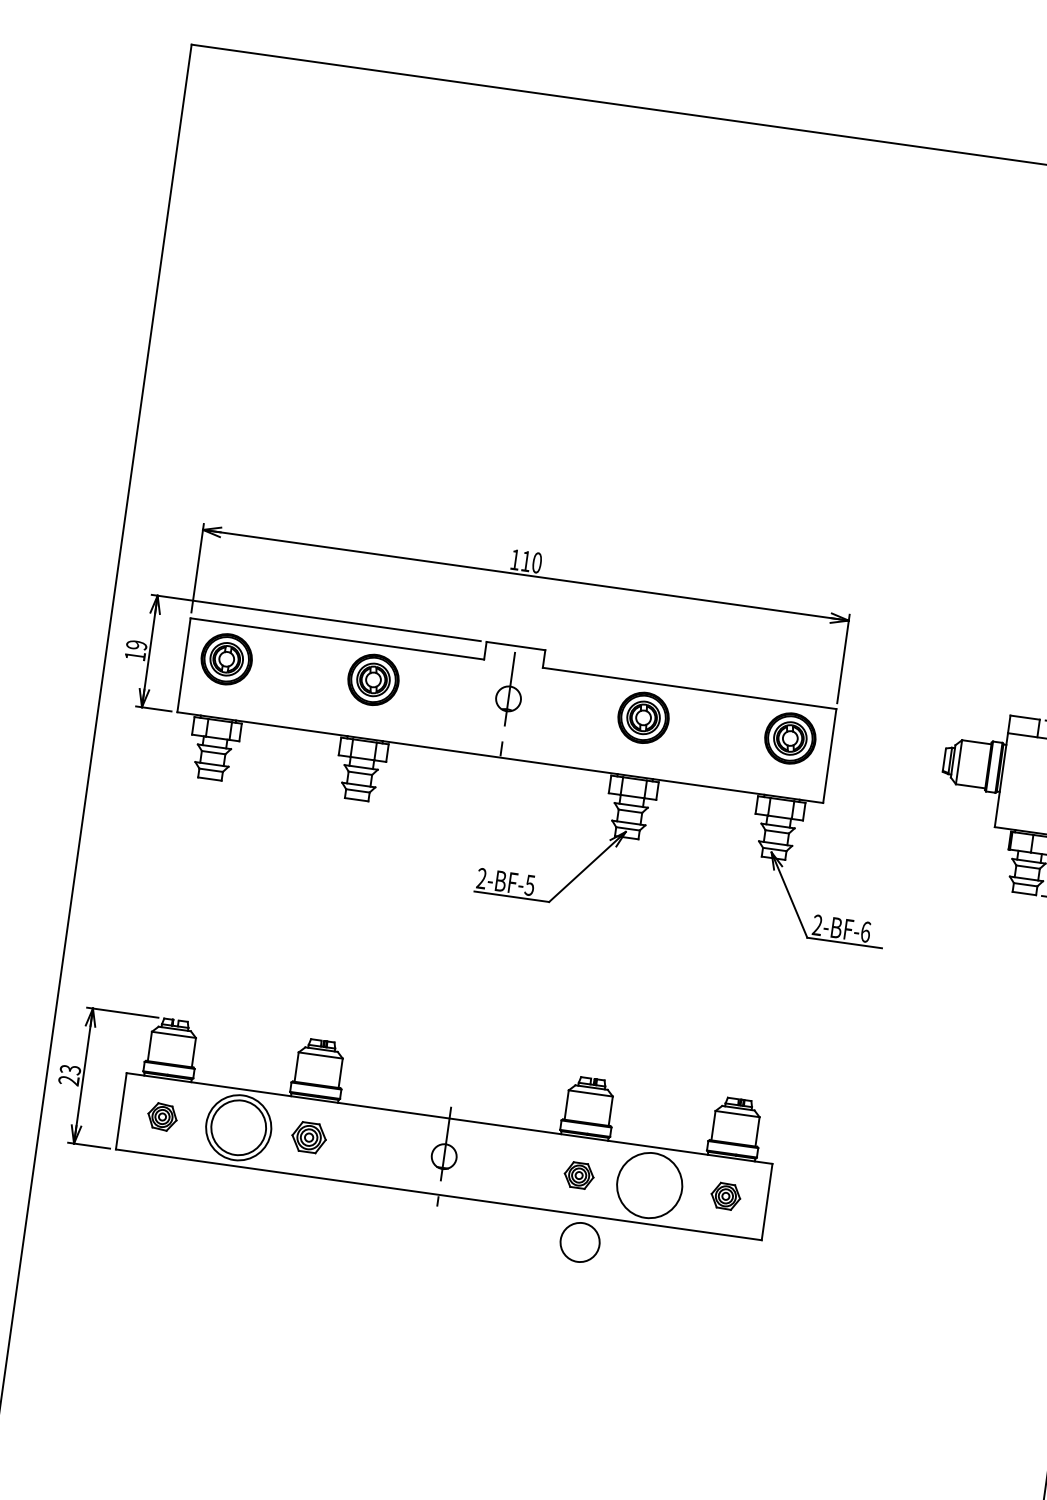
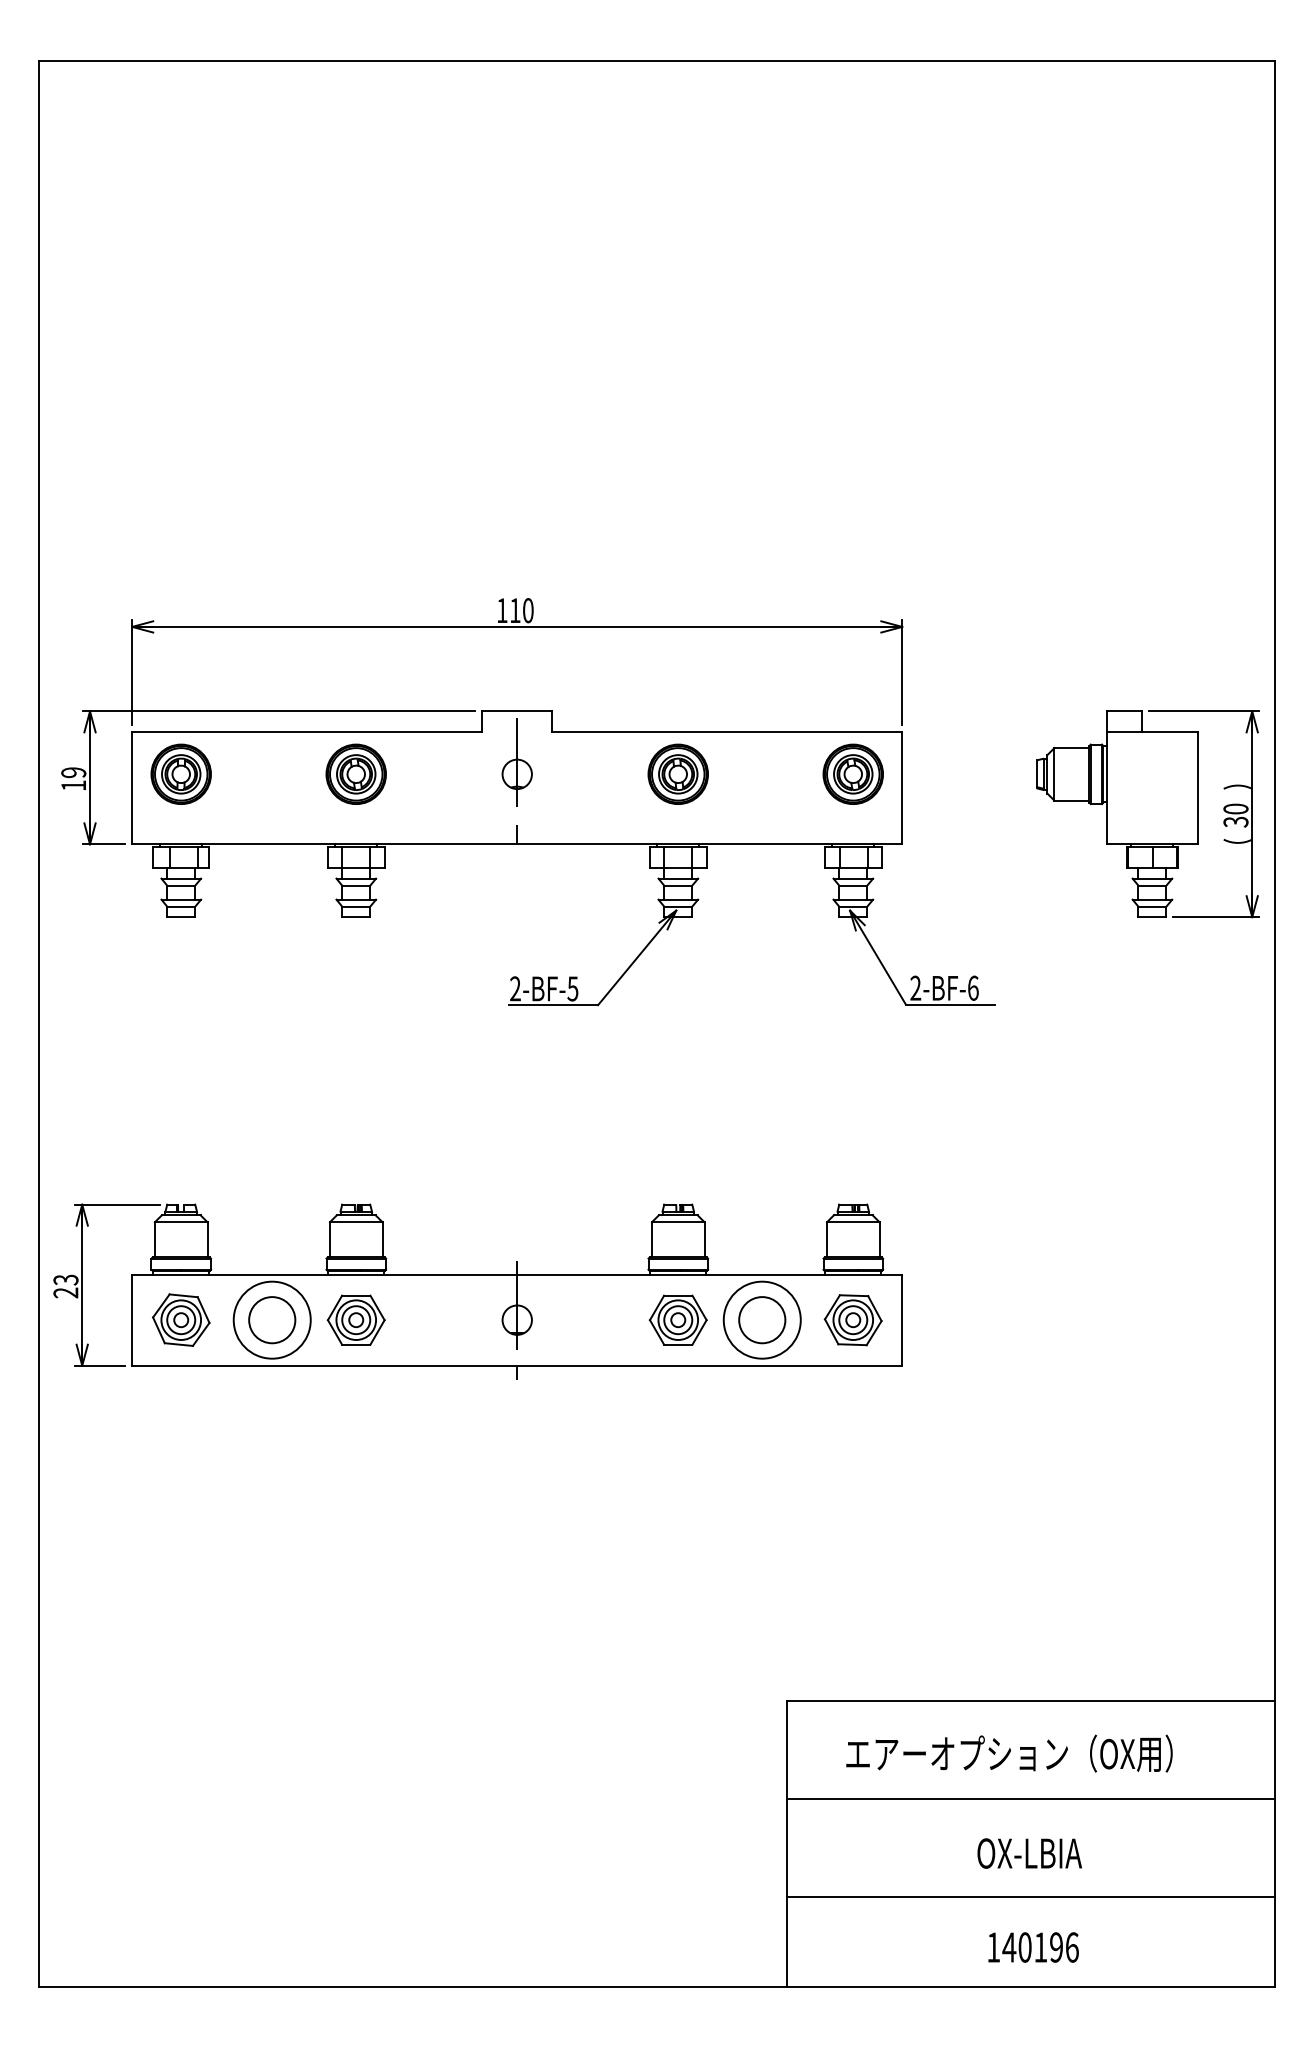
part: (162, 1116) -> (181, 1319), size x1.67
circle: (238, 1128) -> (272, 1320), size x0.71
part: (308, 1137) -> (355, 1319), size x1.43
part: (578, 1174) -> (677, 1319), size x1.67
part: (725, 1196) -> (852, 1320), size x1.67
circle: (580, 1242) -> (762, 1320), moved

